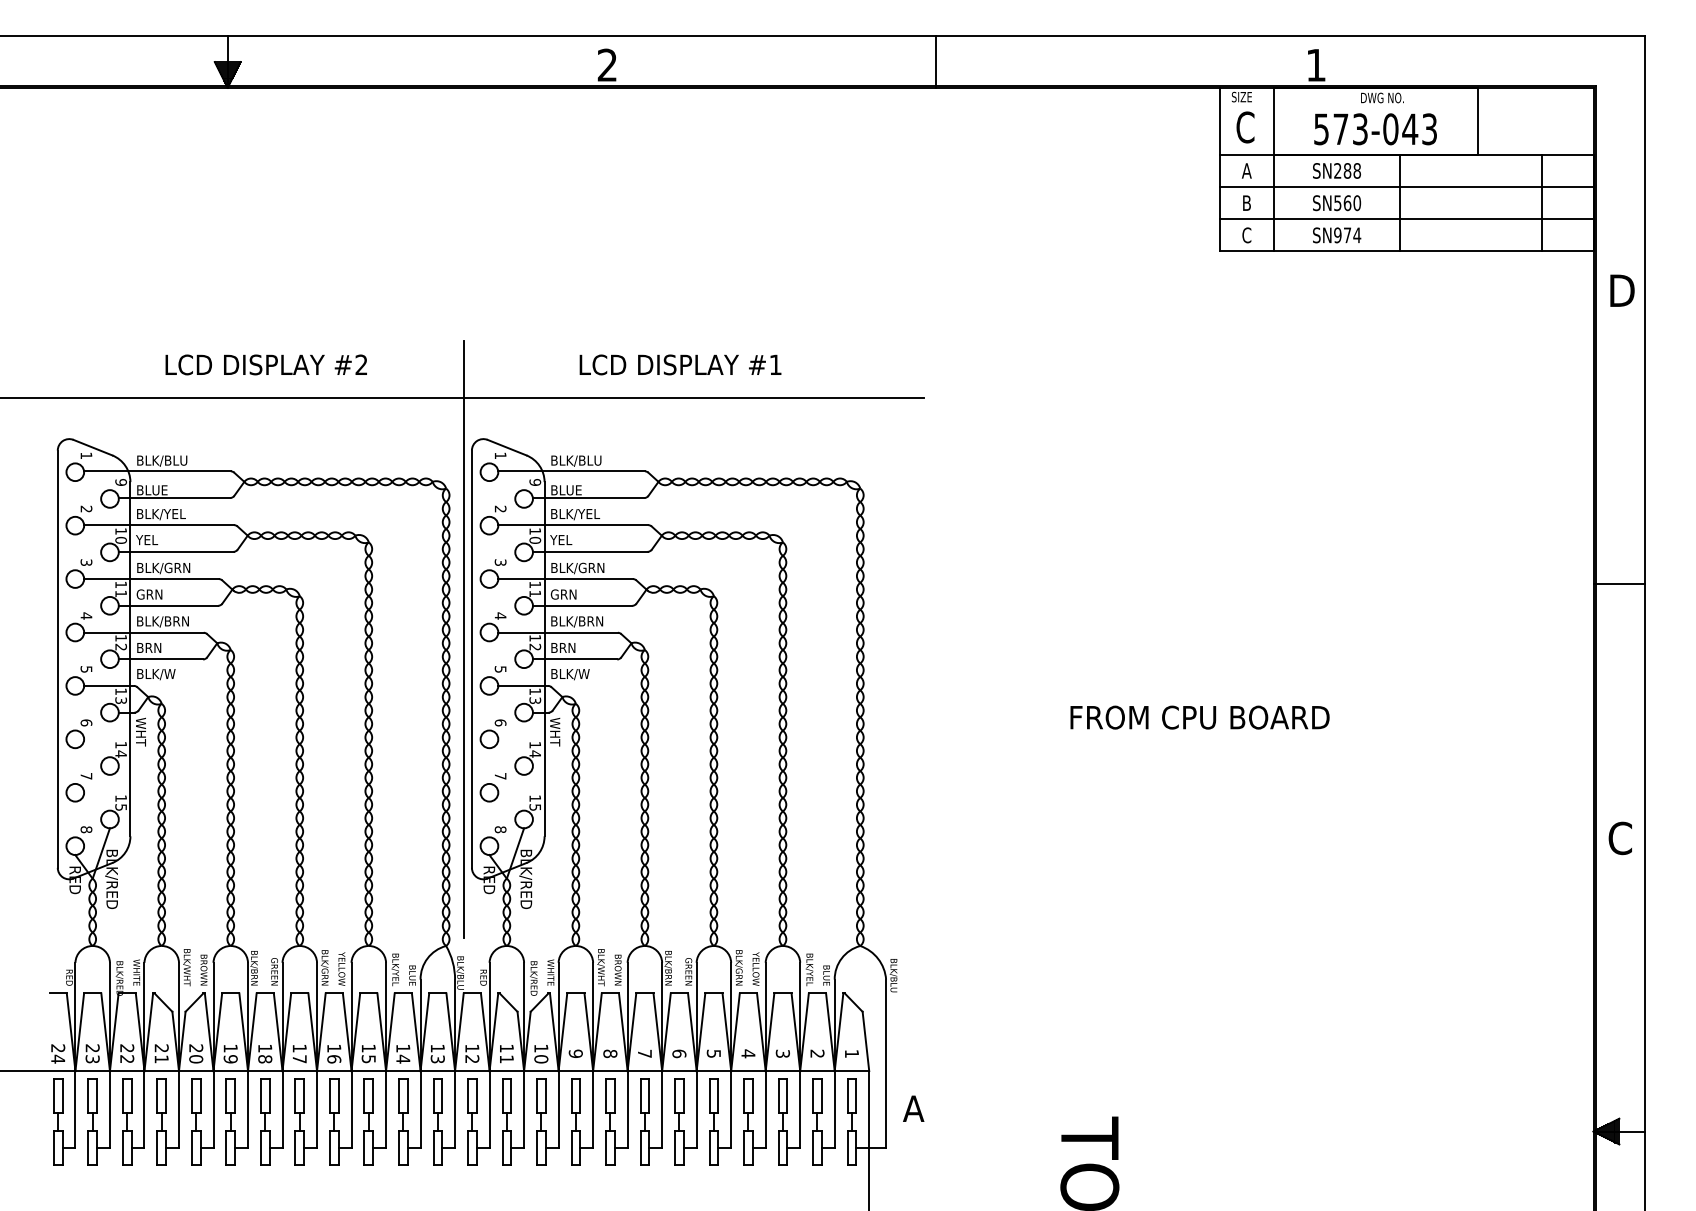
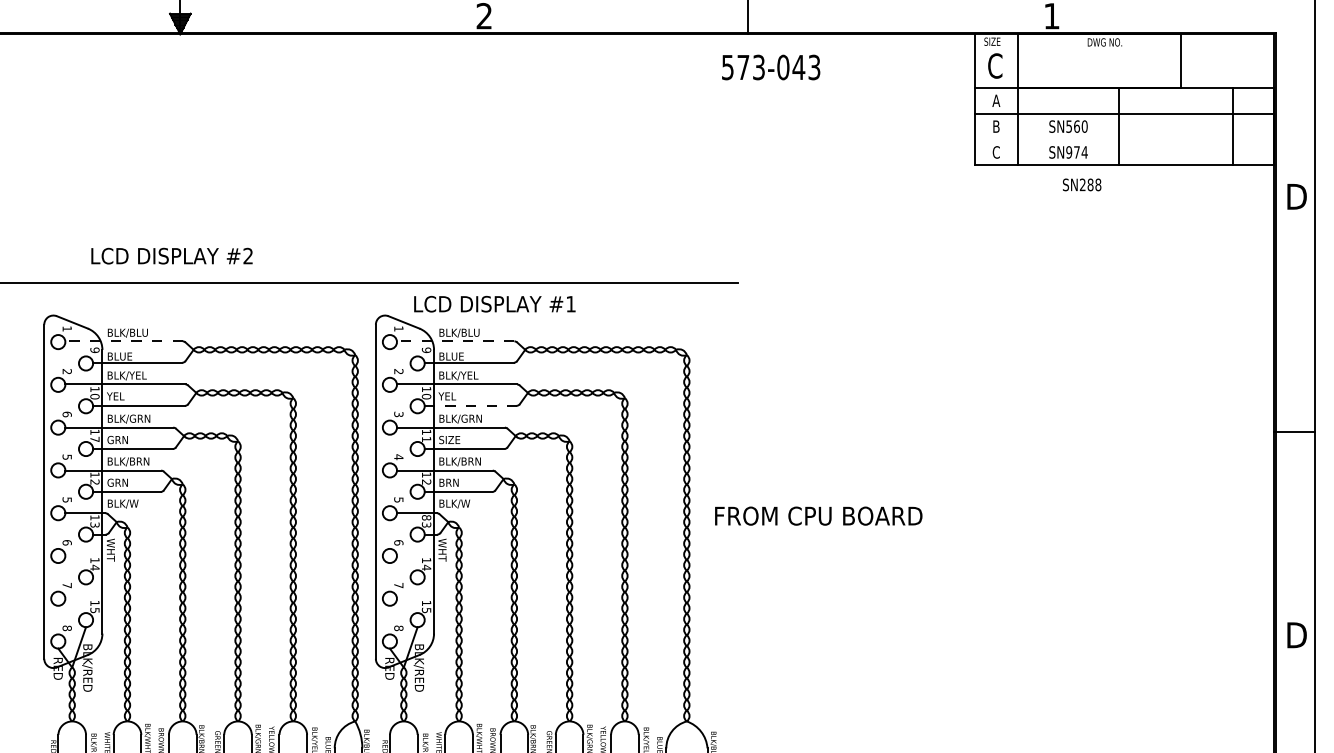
text: (1375, 129) -> (771, 67), moved
text: (1336, 170) -> (1081, 184), moved
line: (1406, 219) -> (1124, 139), removed
text: (265, 364) -> (171, 255), moved
text: (680, 364) -> (494, 303), moved
line: (156, 471) -> (123, 341), solid -> dashed
line: (571, 471) -> (455, 341), solid -> dashed
line: (590, 551) -> (470, 405), solid -> dashed
text: (86, 562) -> (67, 414), 3 -> 6
text: (120, 593) -> (94, 439), 11 -> 17
text: (563, 594) -> (449, 439), GRN -> SIZE
text: (86, 615) -> (67, 456), 4 -> 5
line: (463, 639) -> (369, 476), removed
text: (149, 647) -> (117, 482), BRN -> GRN
text: (535, 691) -> (426, 517), 13 -> 83
text: (1199, 717) -> (818, 516), moved
text: (1621, 838) -> (1296, 635), C -> D

